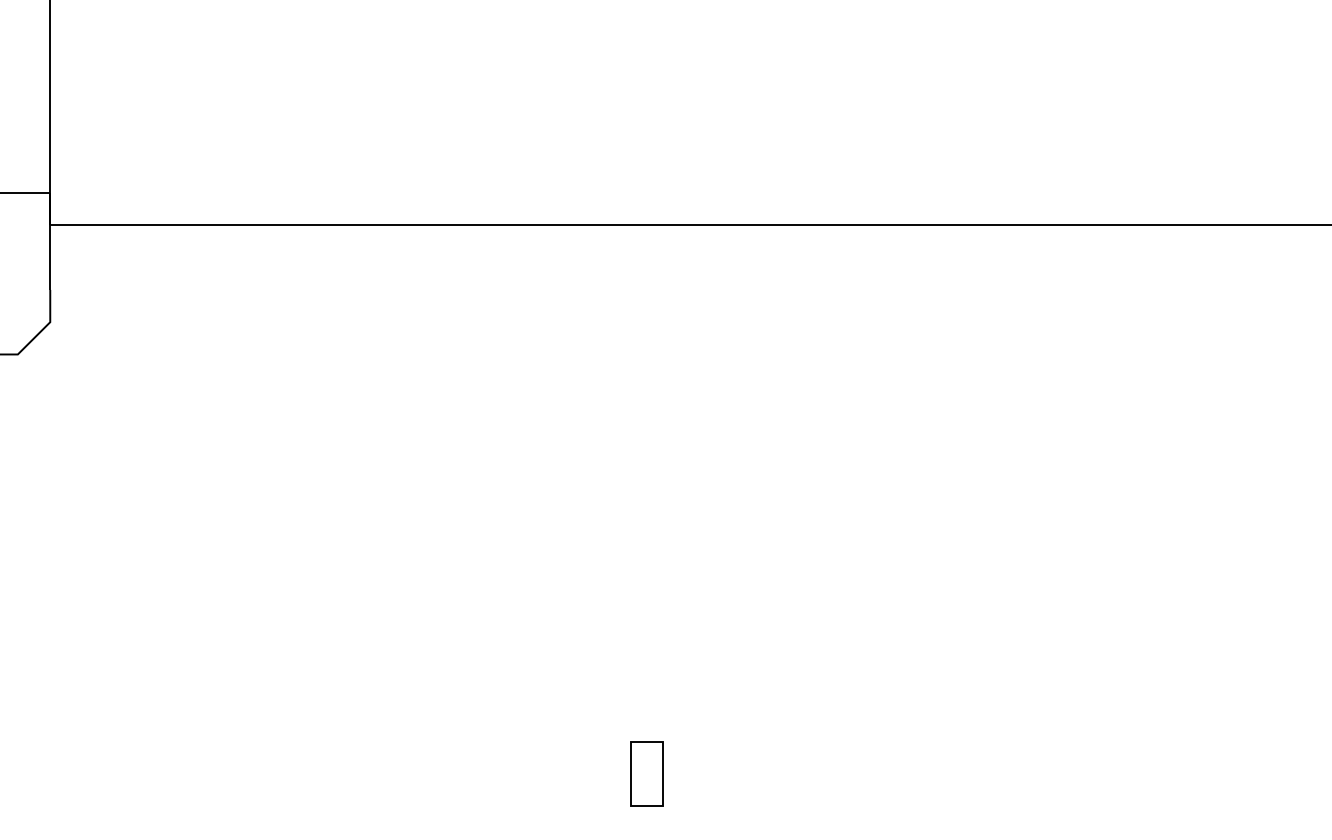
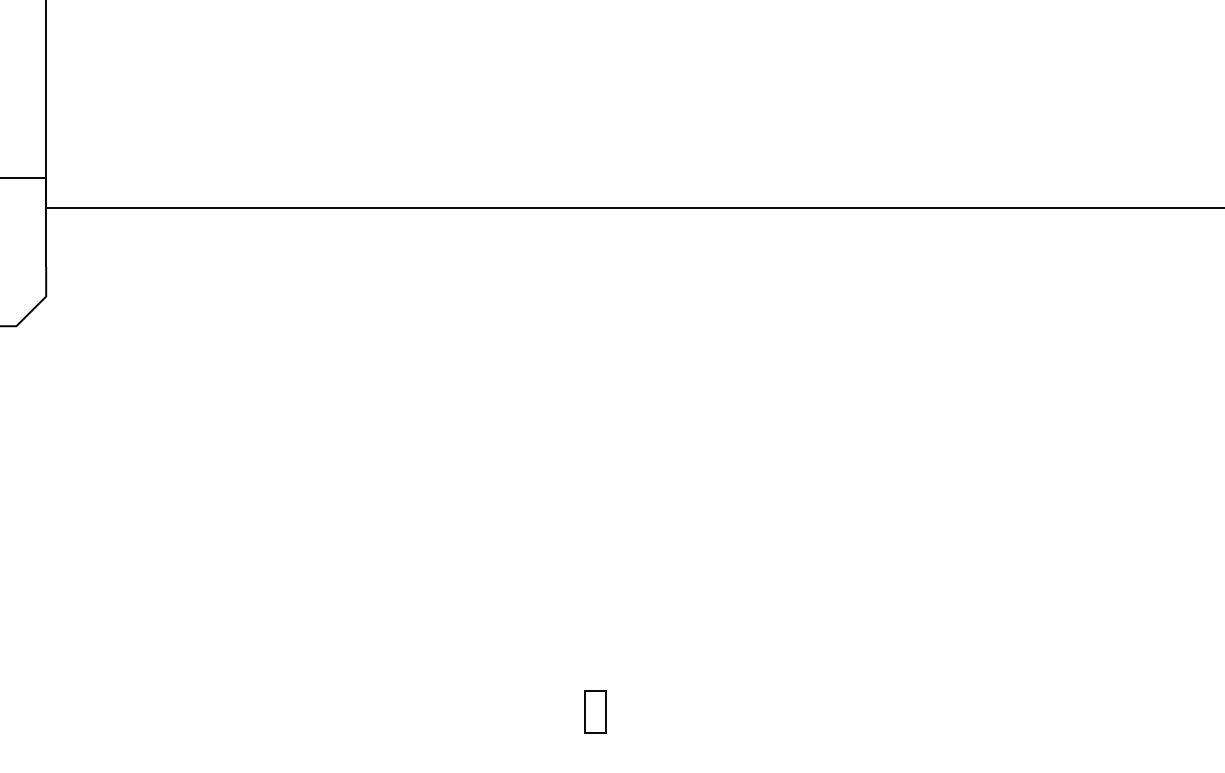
part: (646, 773) -> (594, 711), size x0.7

